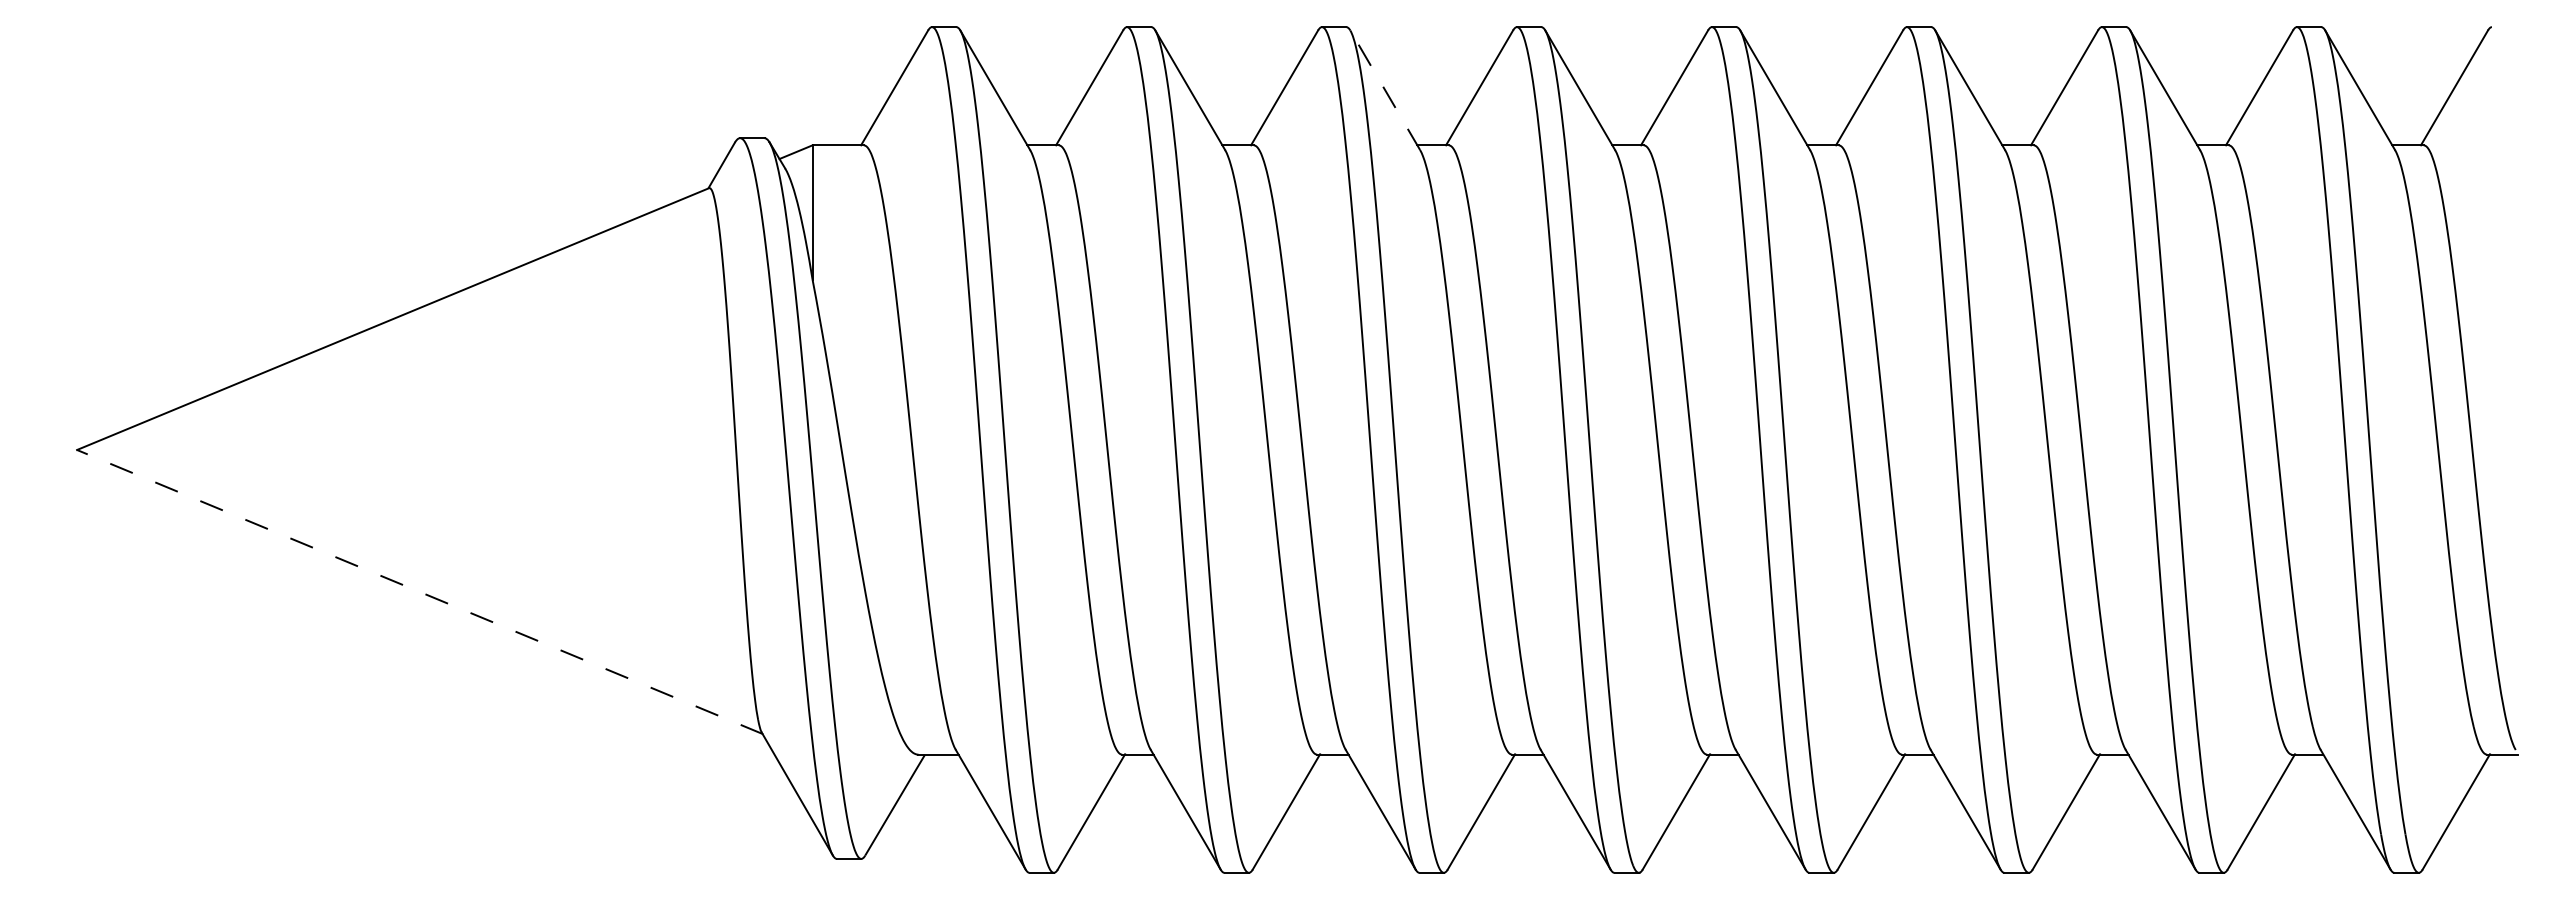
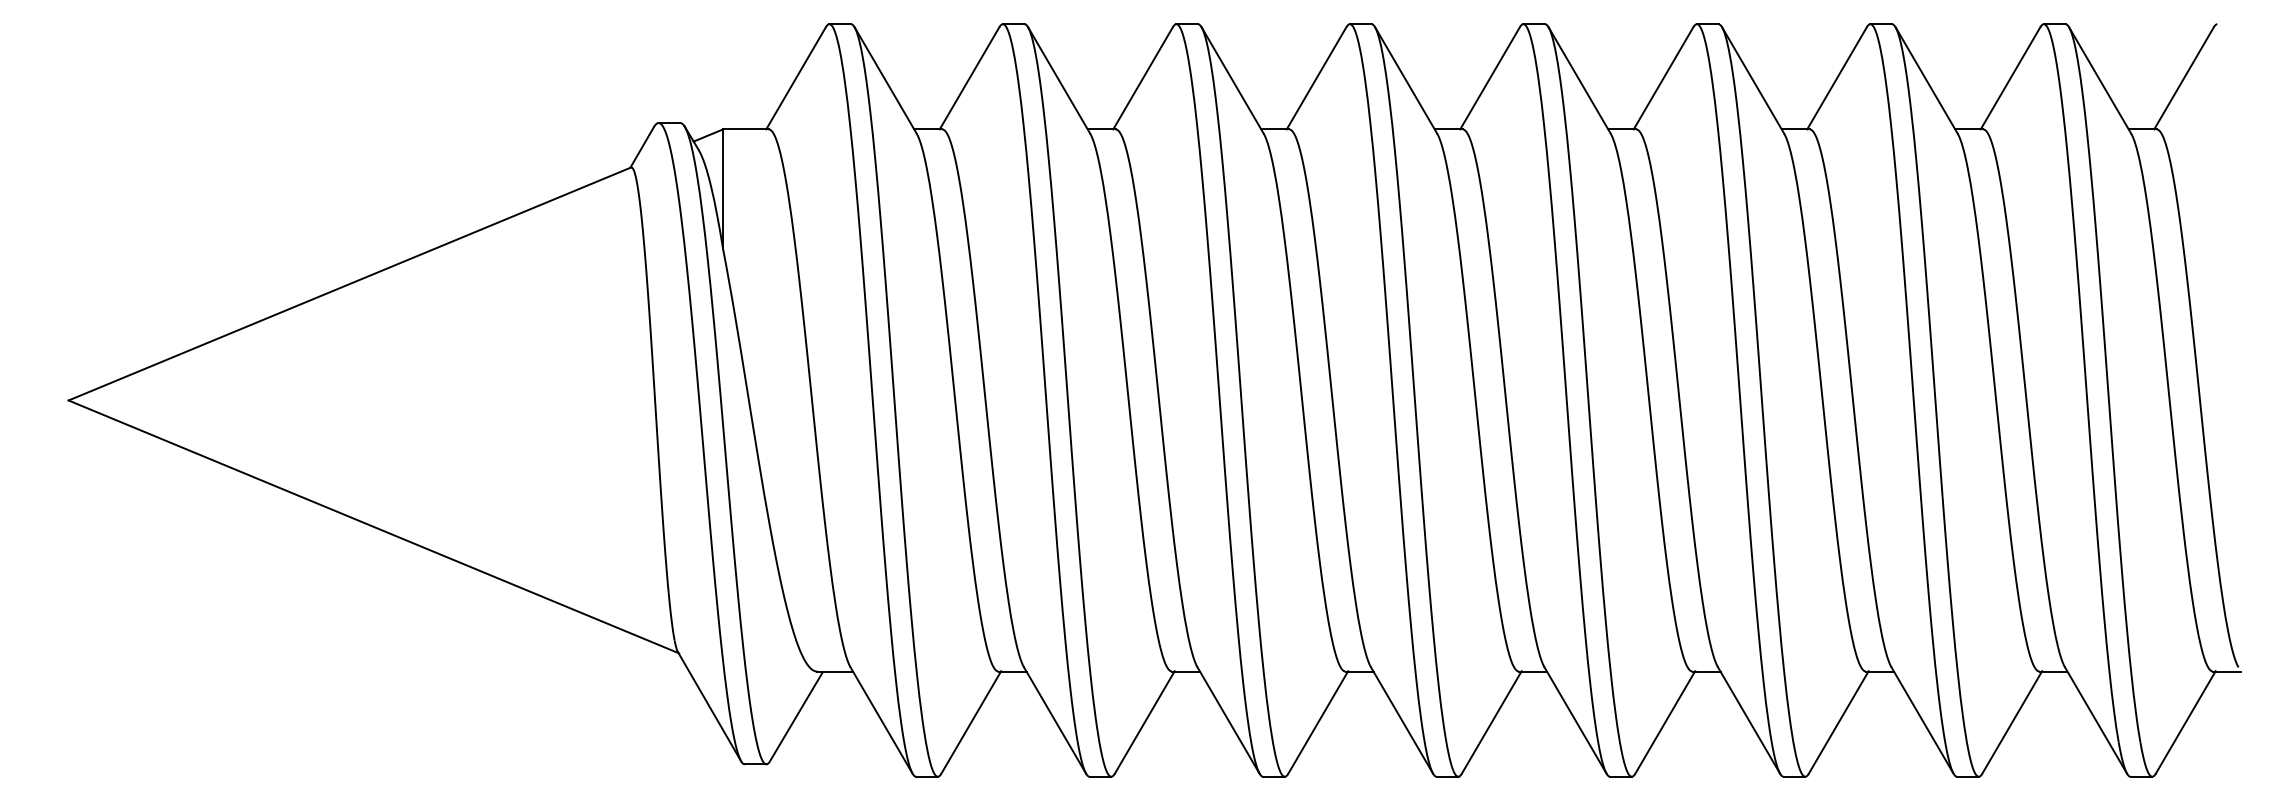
line: (1384, 89) -> (1231, 79), dashed -> solid
line: (419, 591) -> (373, 526), dashed -> solid

